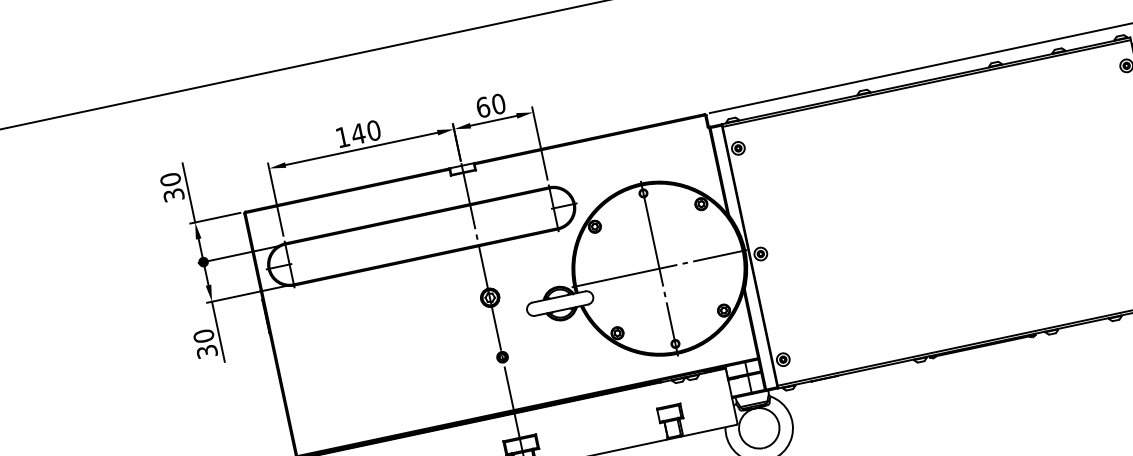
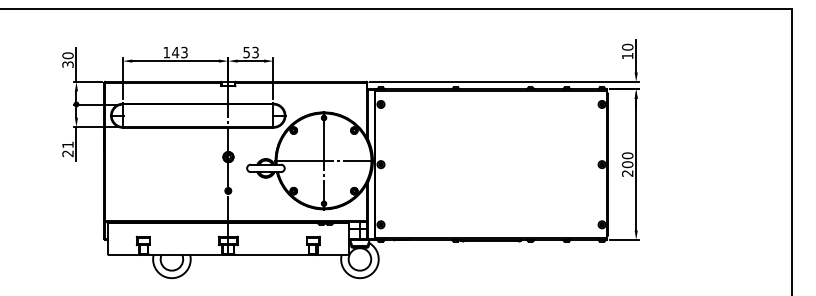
text: (489, 105) -> (250, 52), 60 -> 53
text: (373, 130) -> (184, 52), 140 -> 143
text: (204, 342) -> (67, 148), 30 -> 21

